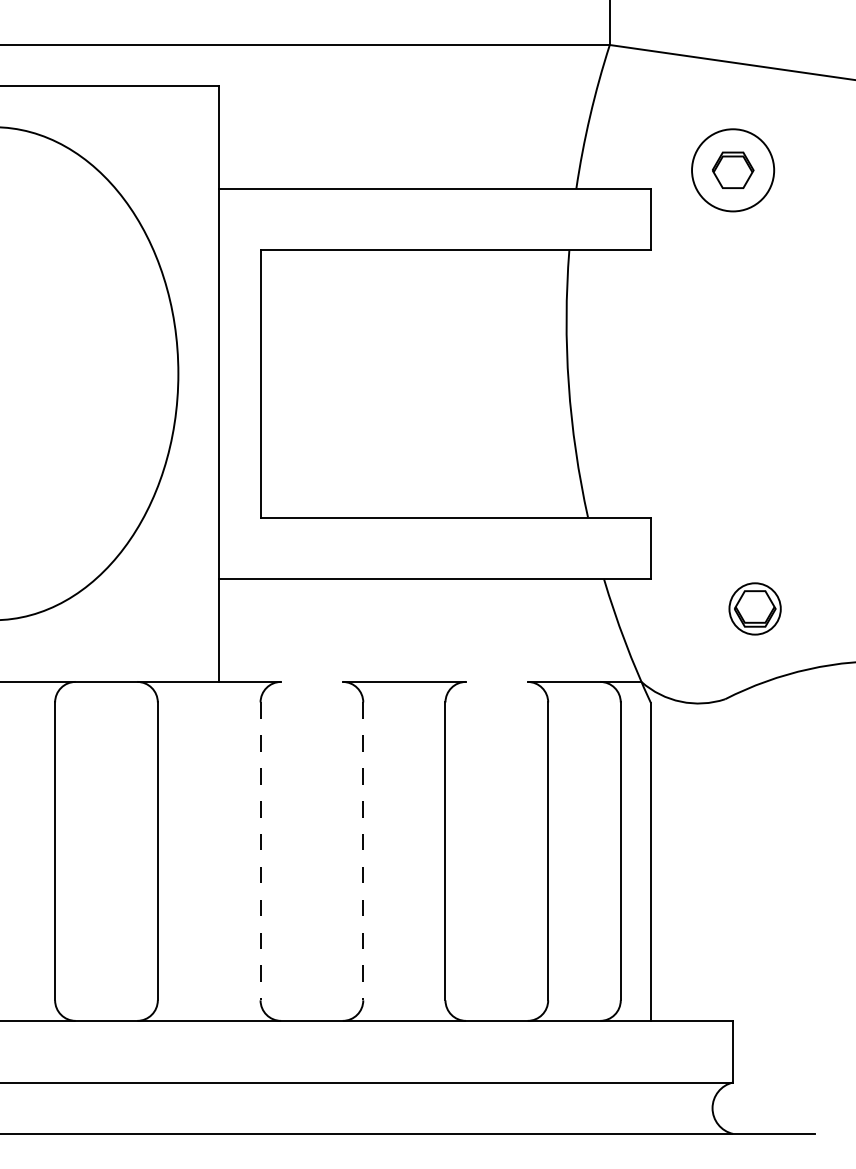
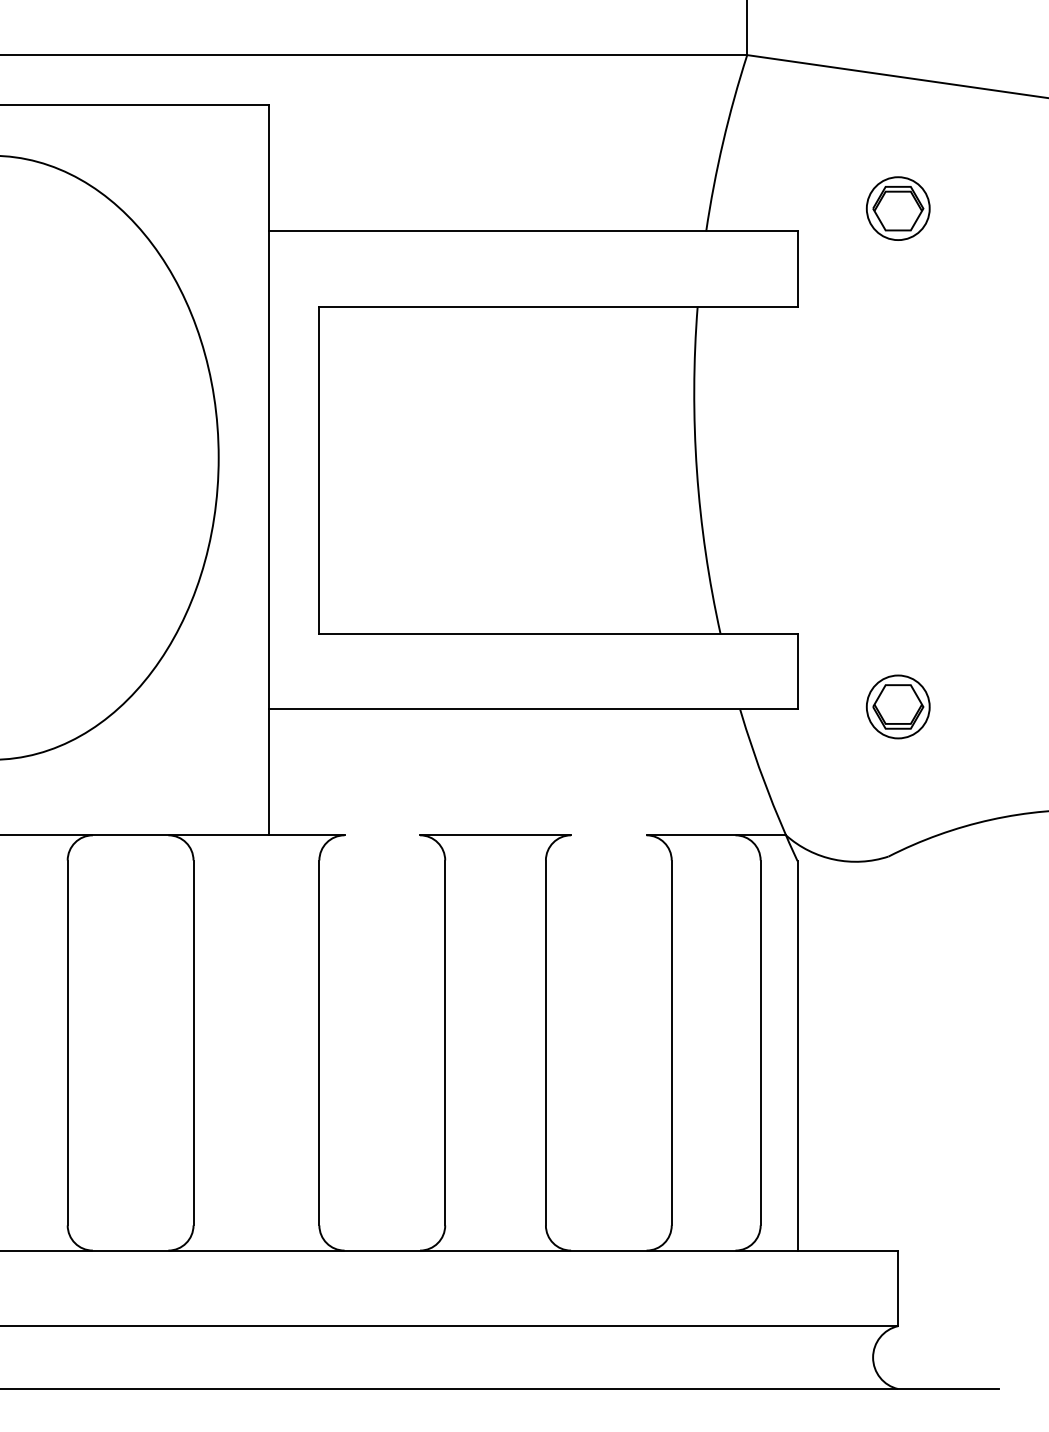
circle: (732, 170) -> (897, 208), size x0.62
part: (754, 608) -> (897, 706), moved
line: (260, 851) -> (319, 1043), dashed -> solid
line: (363, 851) -> (445, 1043), dashed -> solid

